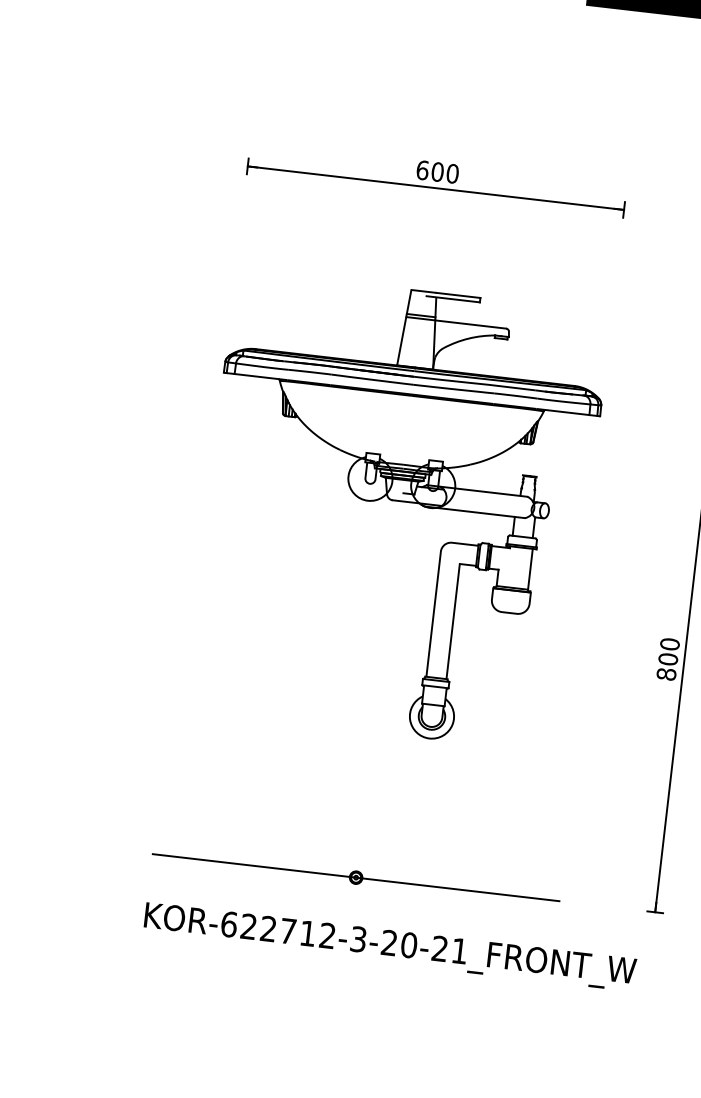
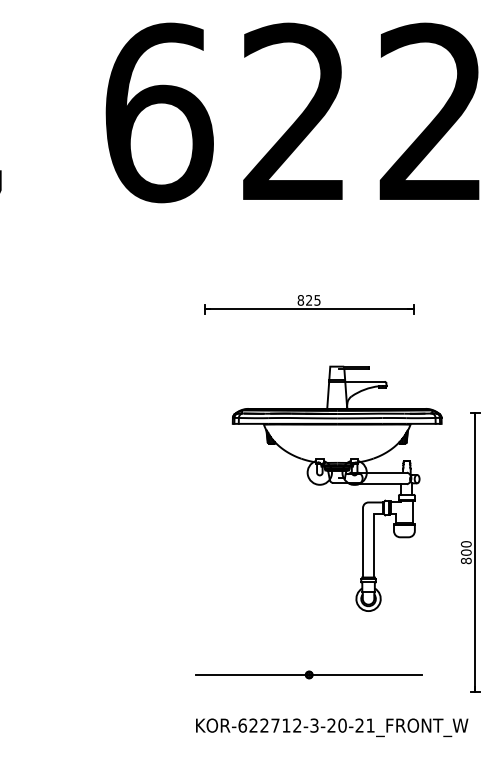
text: (436, 172) -> (308, 300), 600 -> 825
part: (397, 510) -> (336, 488), moved
part: (354, 876) -> (308, 674), moved

